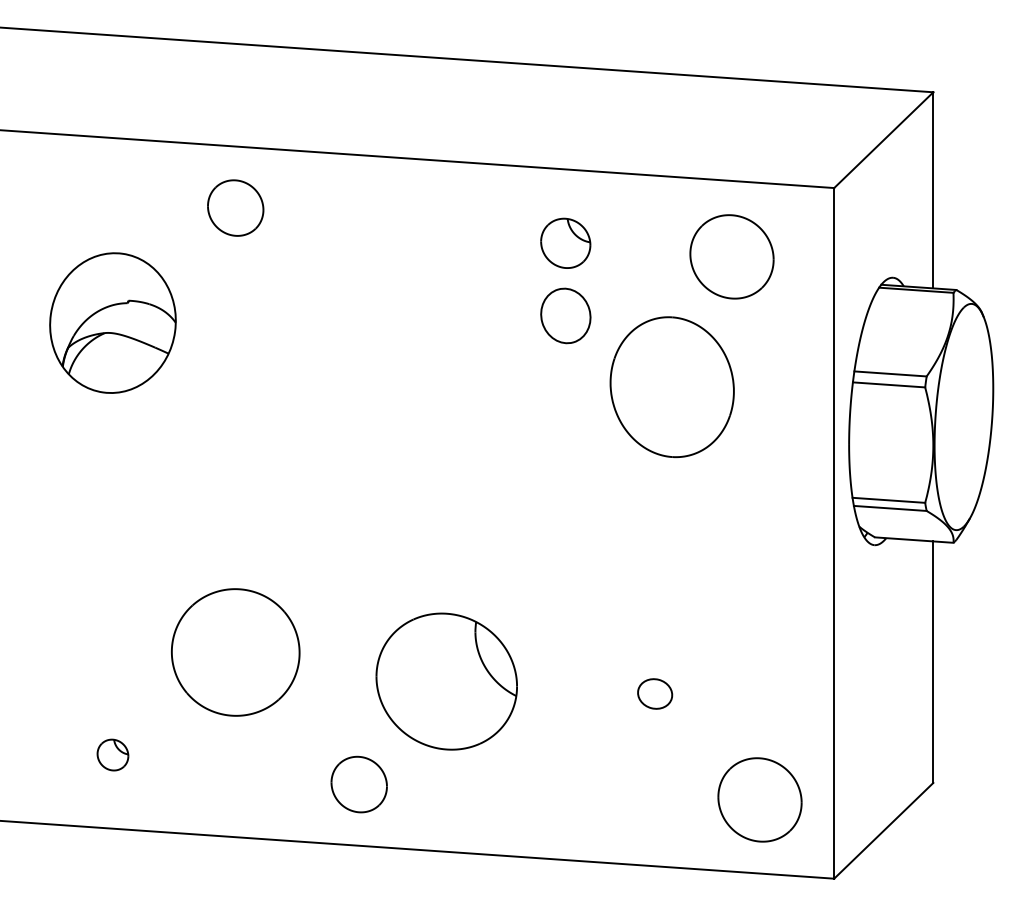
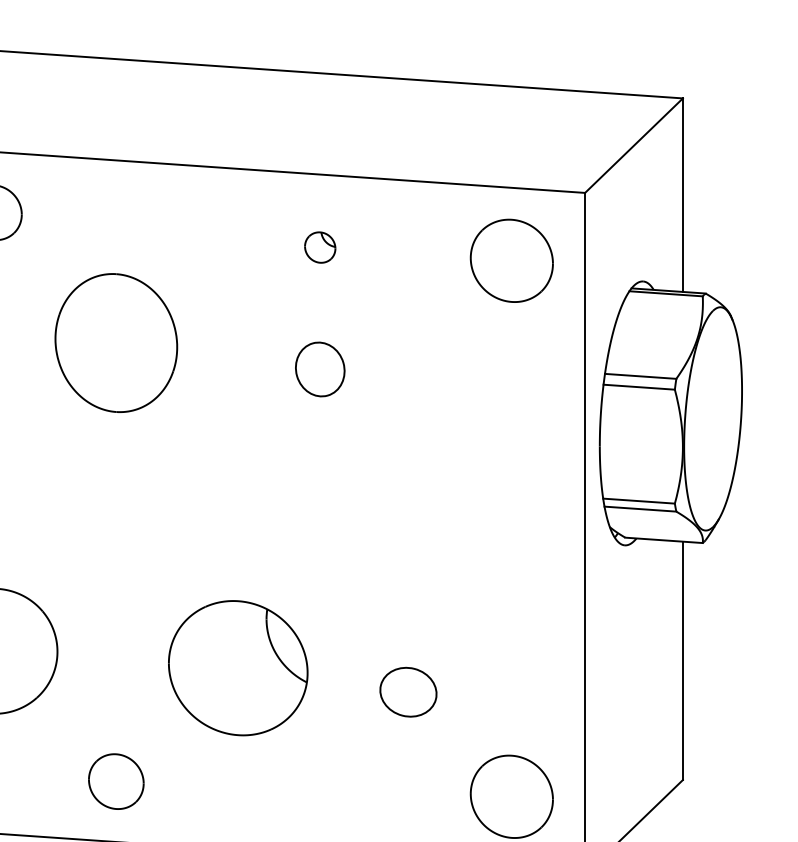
part: (565, 243) -> (319, 247), size x0.62
part: (731, 256) -> (511, 260), moved
part: (565, 315) -> (319, 369), moved
part: (671, 387) -> (115, 343), moved
part: (446, 681) -> (237, 668), moved
part: (654, 693) -> (407, 691), size x1.67

